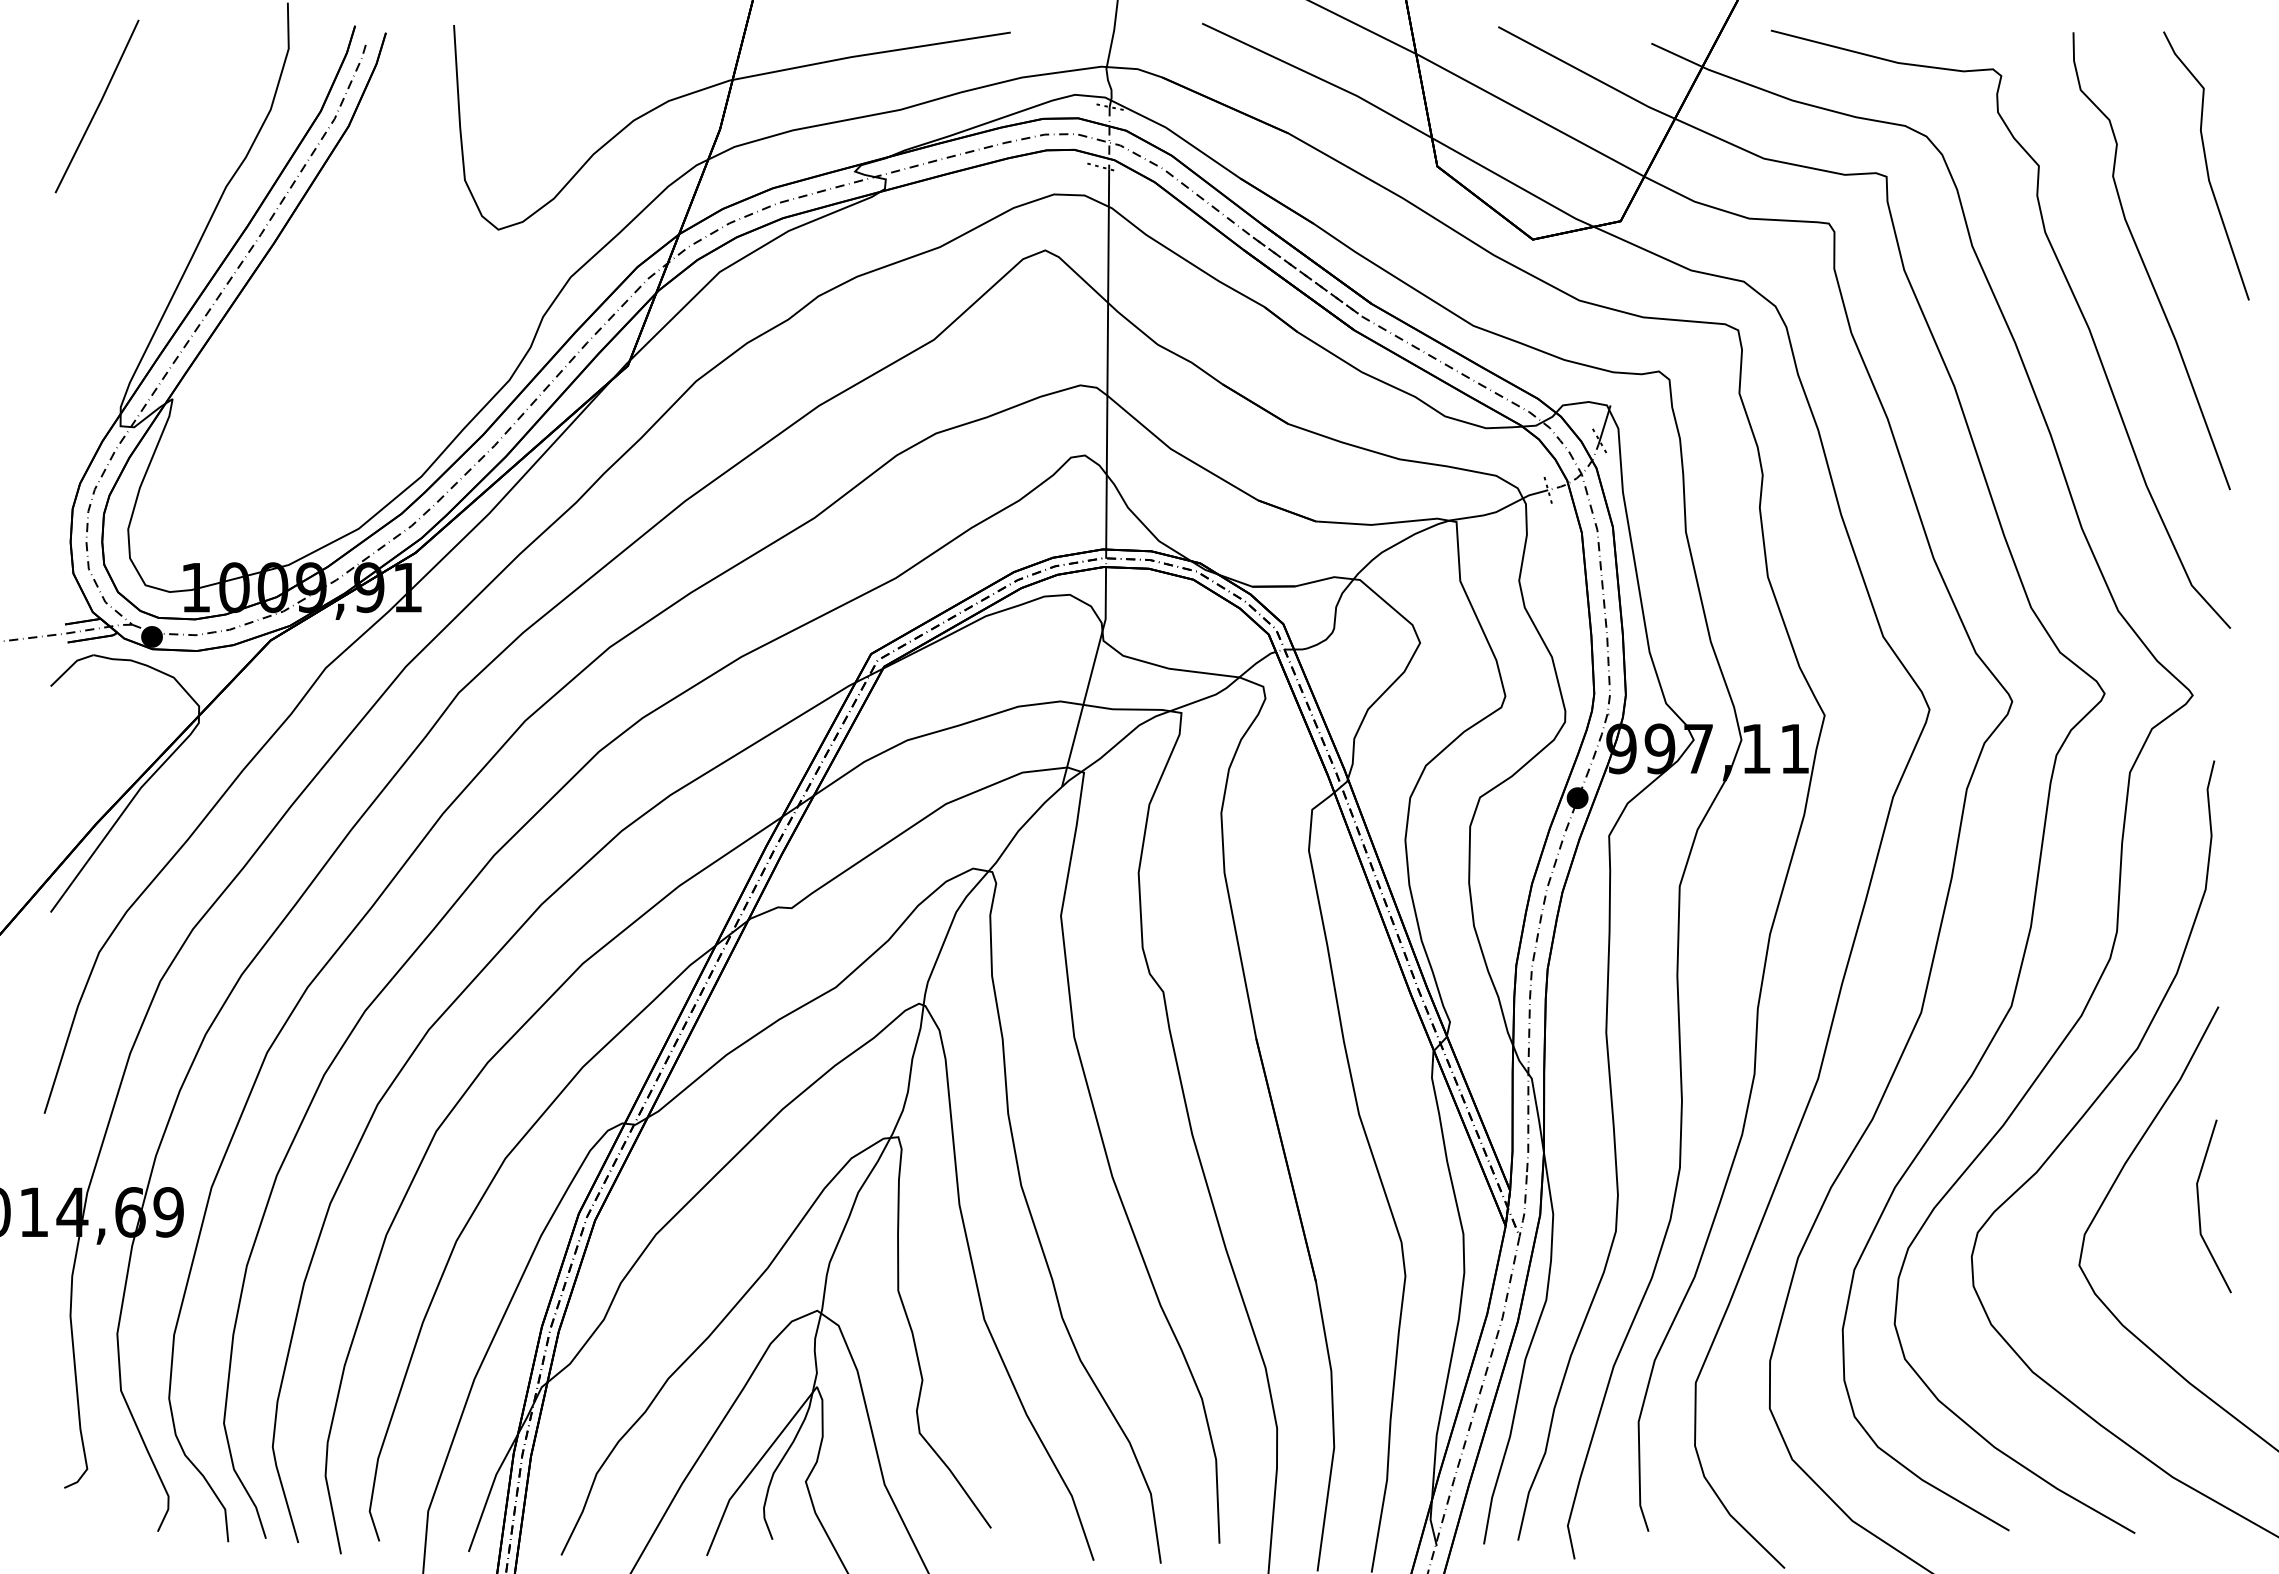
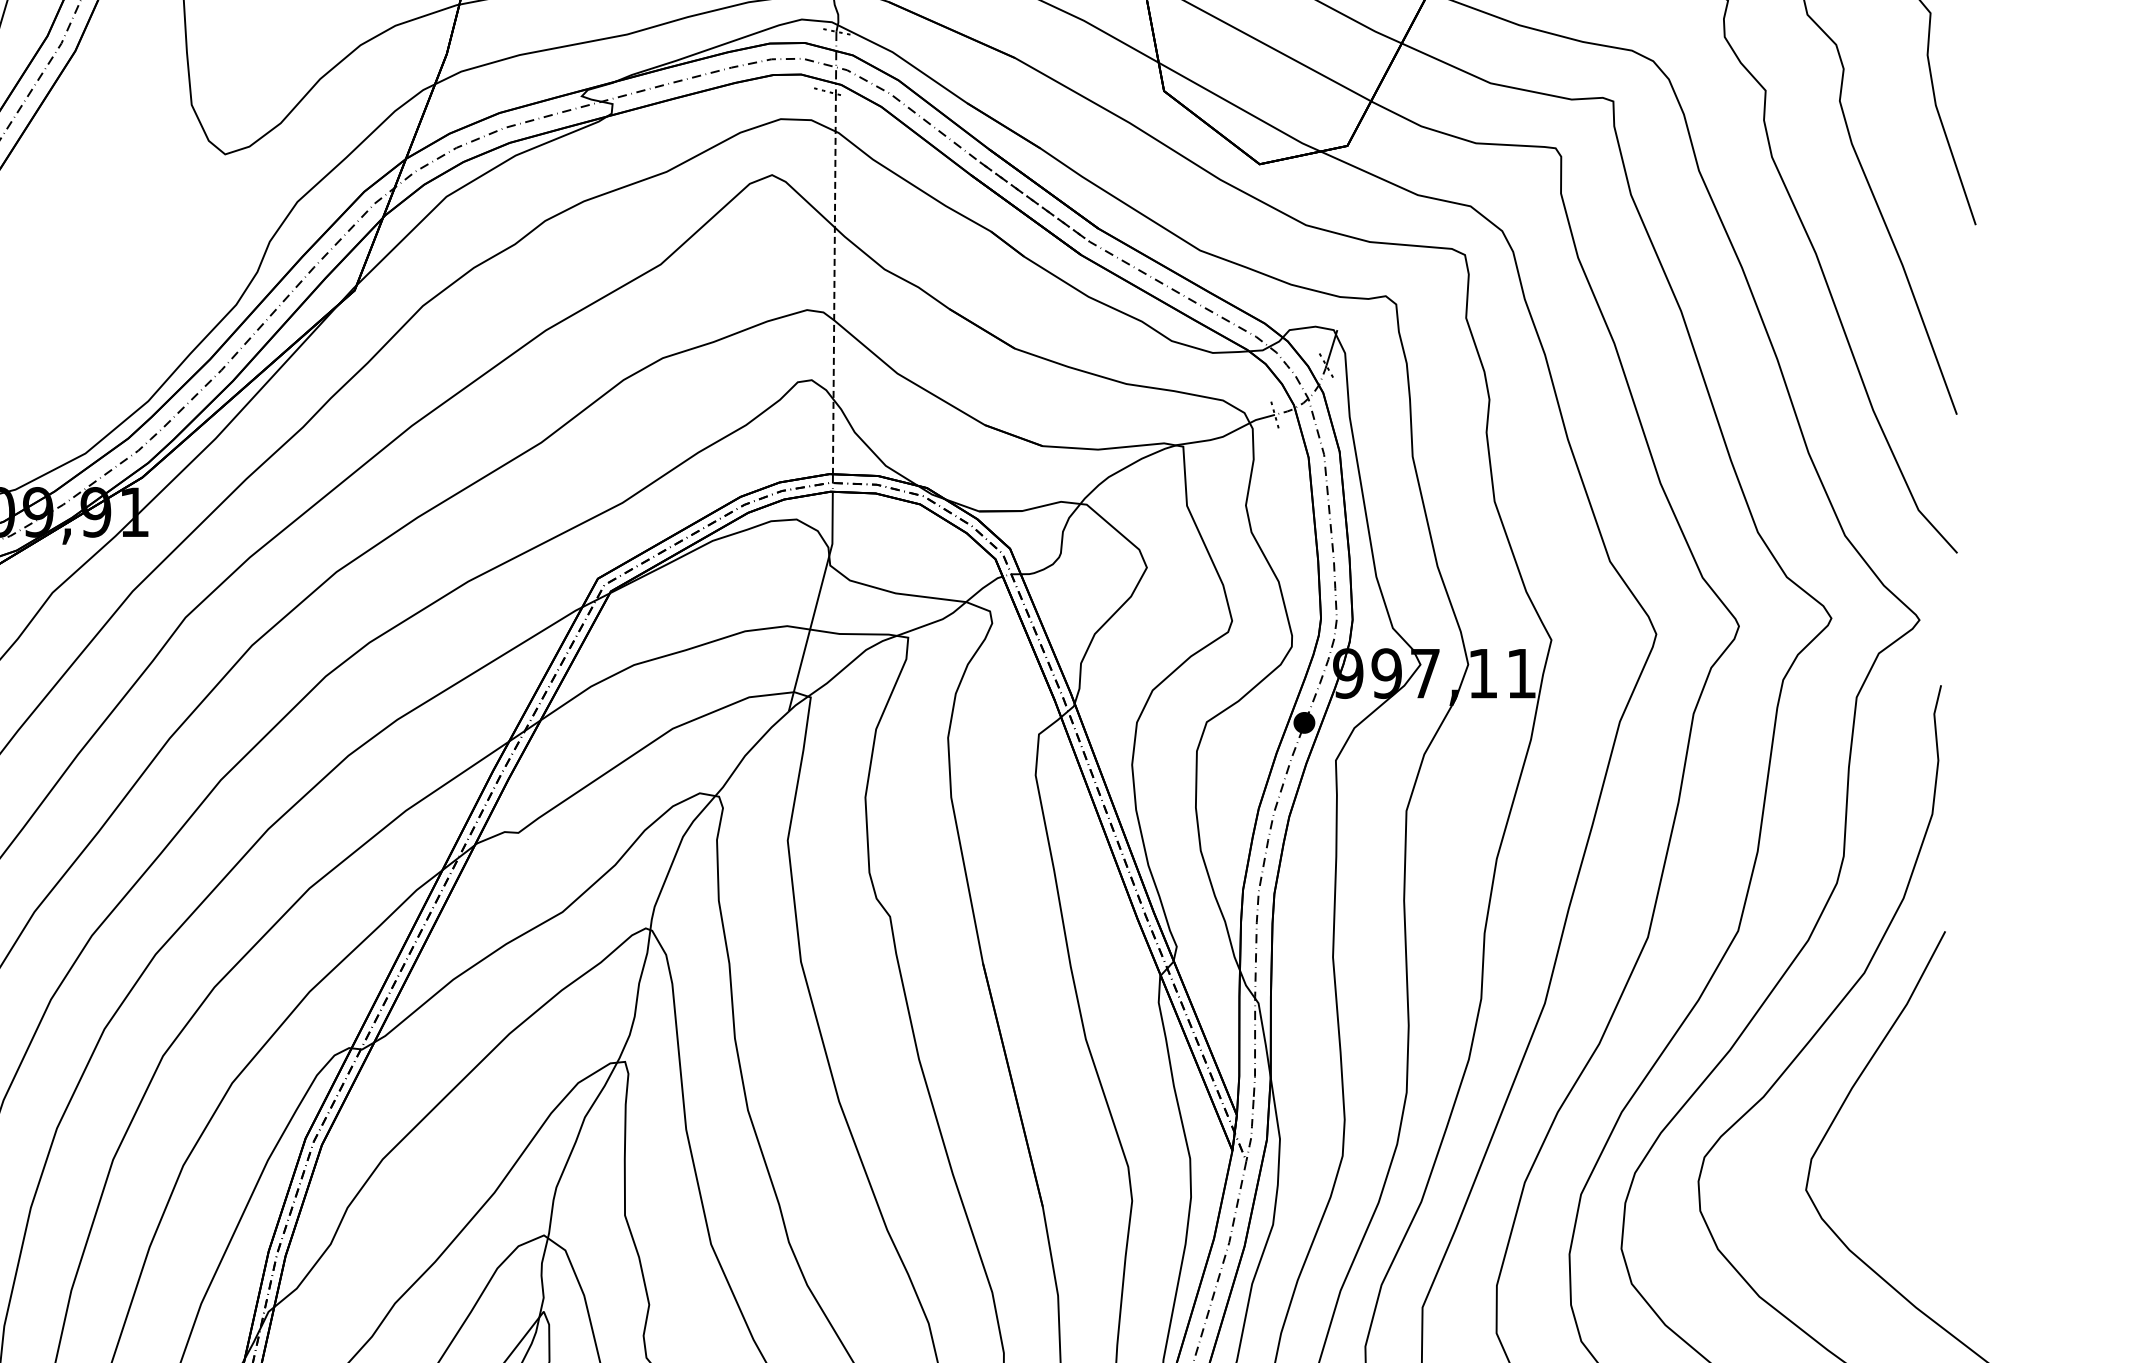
line: (1107, 359) -> (834, 284), solid -> dashed
line: (2199, 1206) -> (1926, 1131), removed

